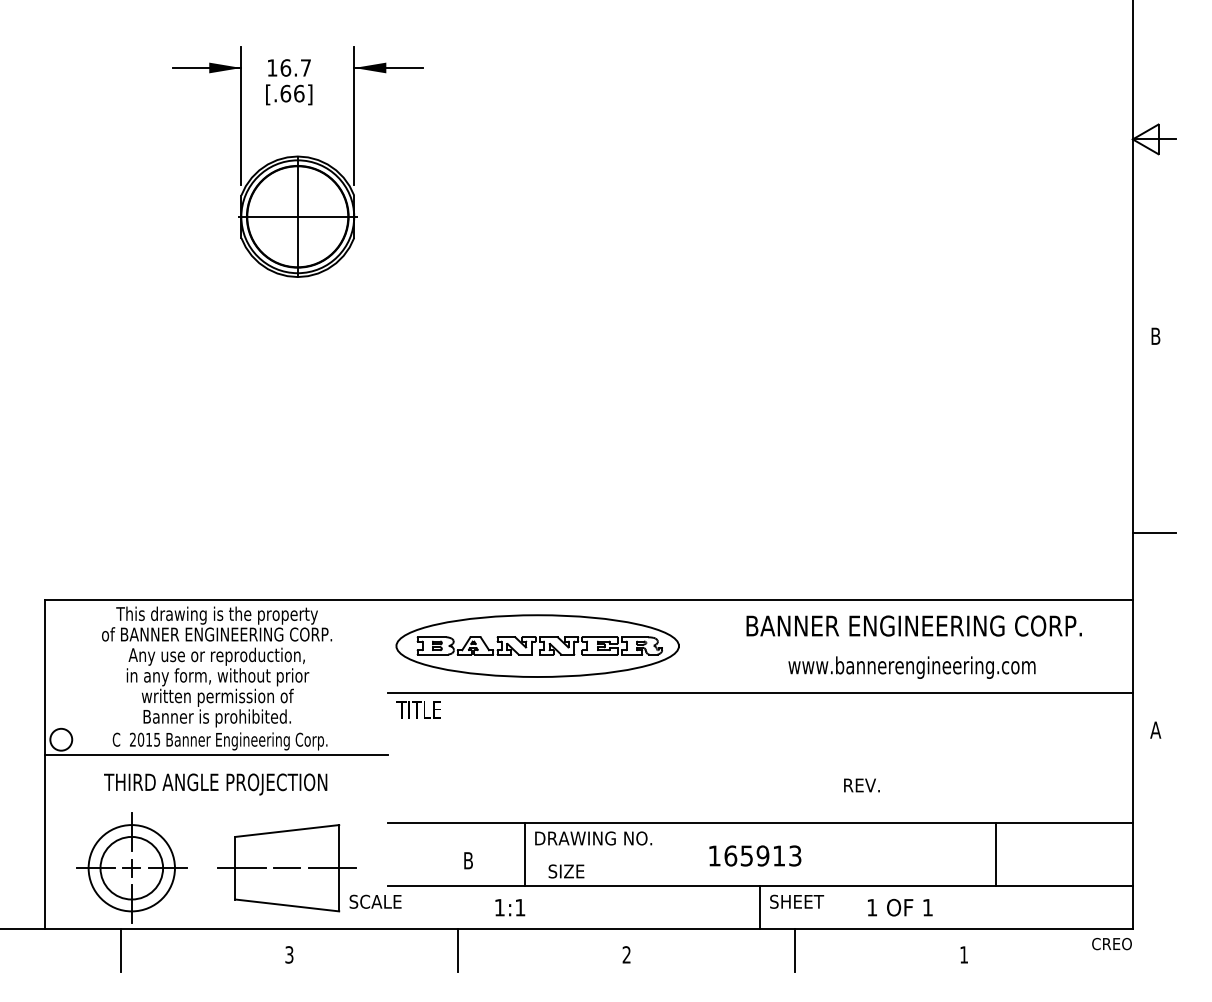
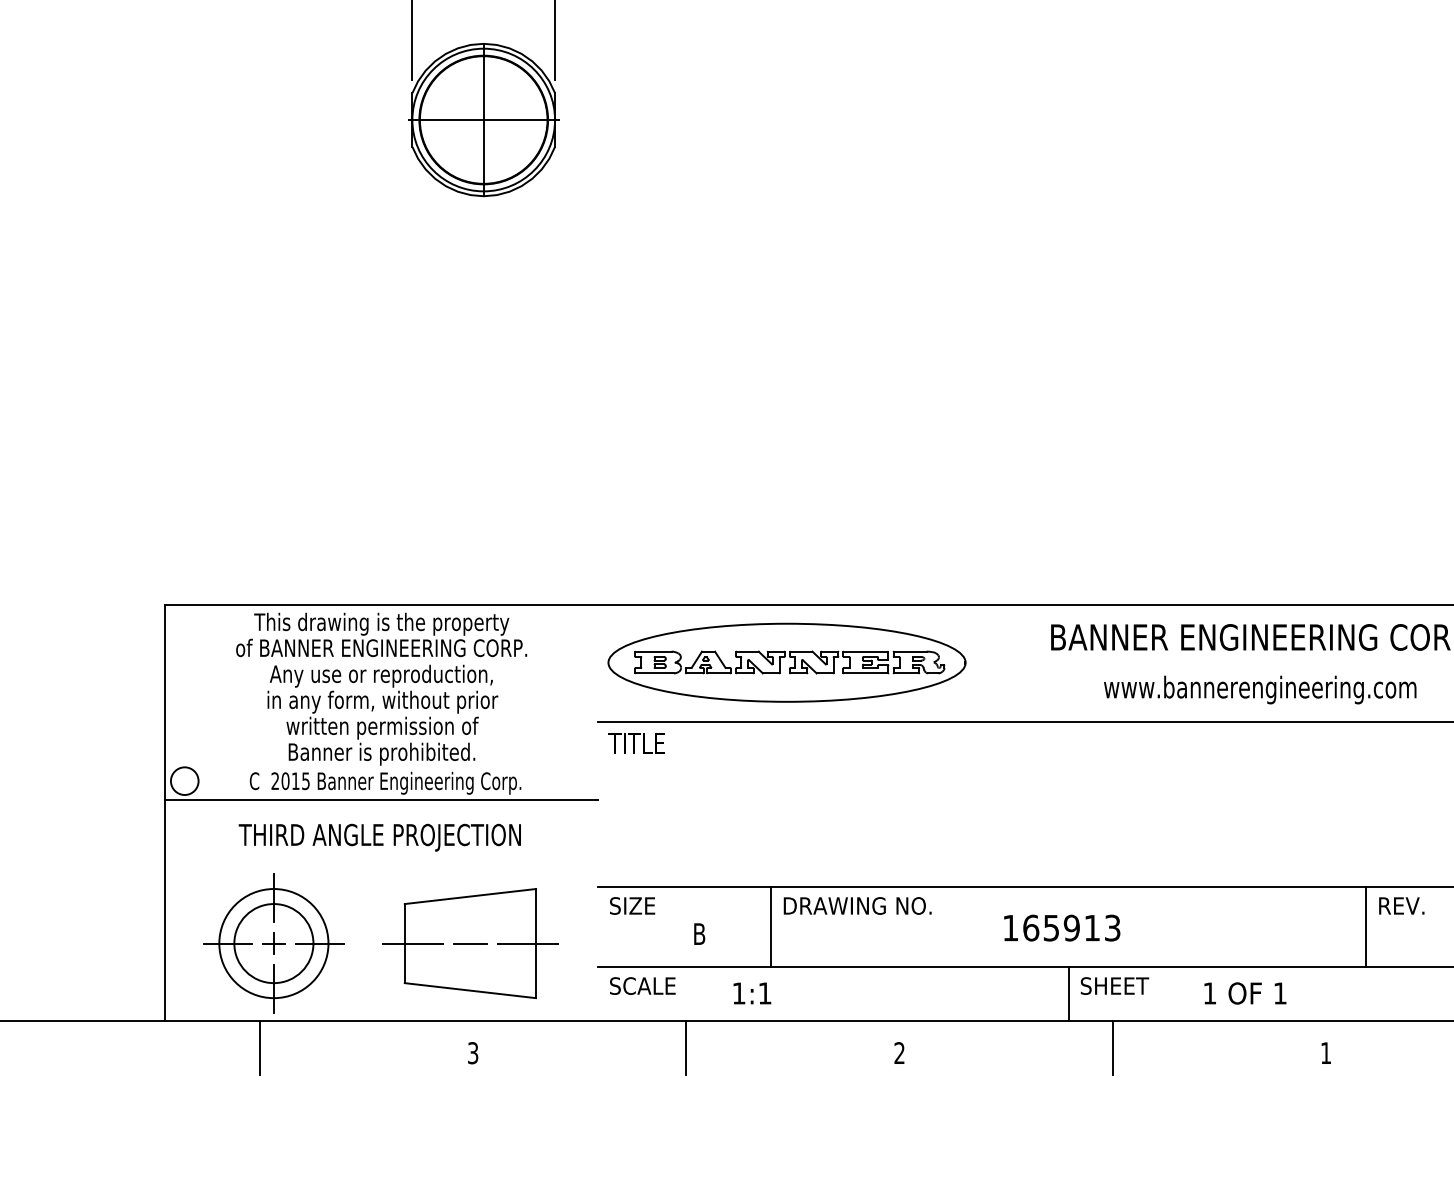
text: (861, 785) -> (1401, 906), moved
text: (566, 871) -> (632, 906), moved
text: (375, 901) -> (642, 985), moved

